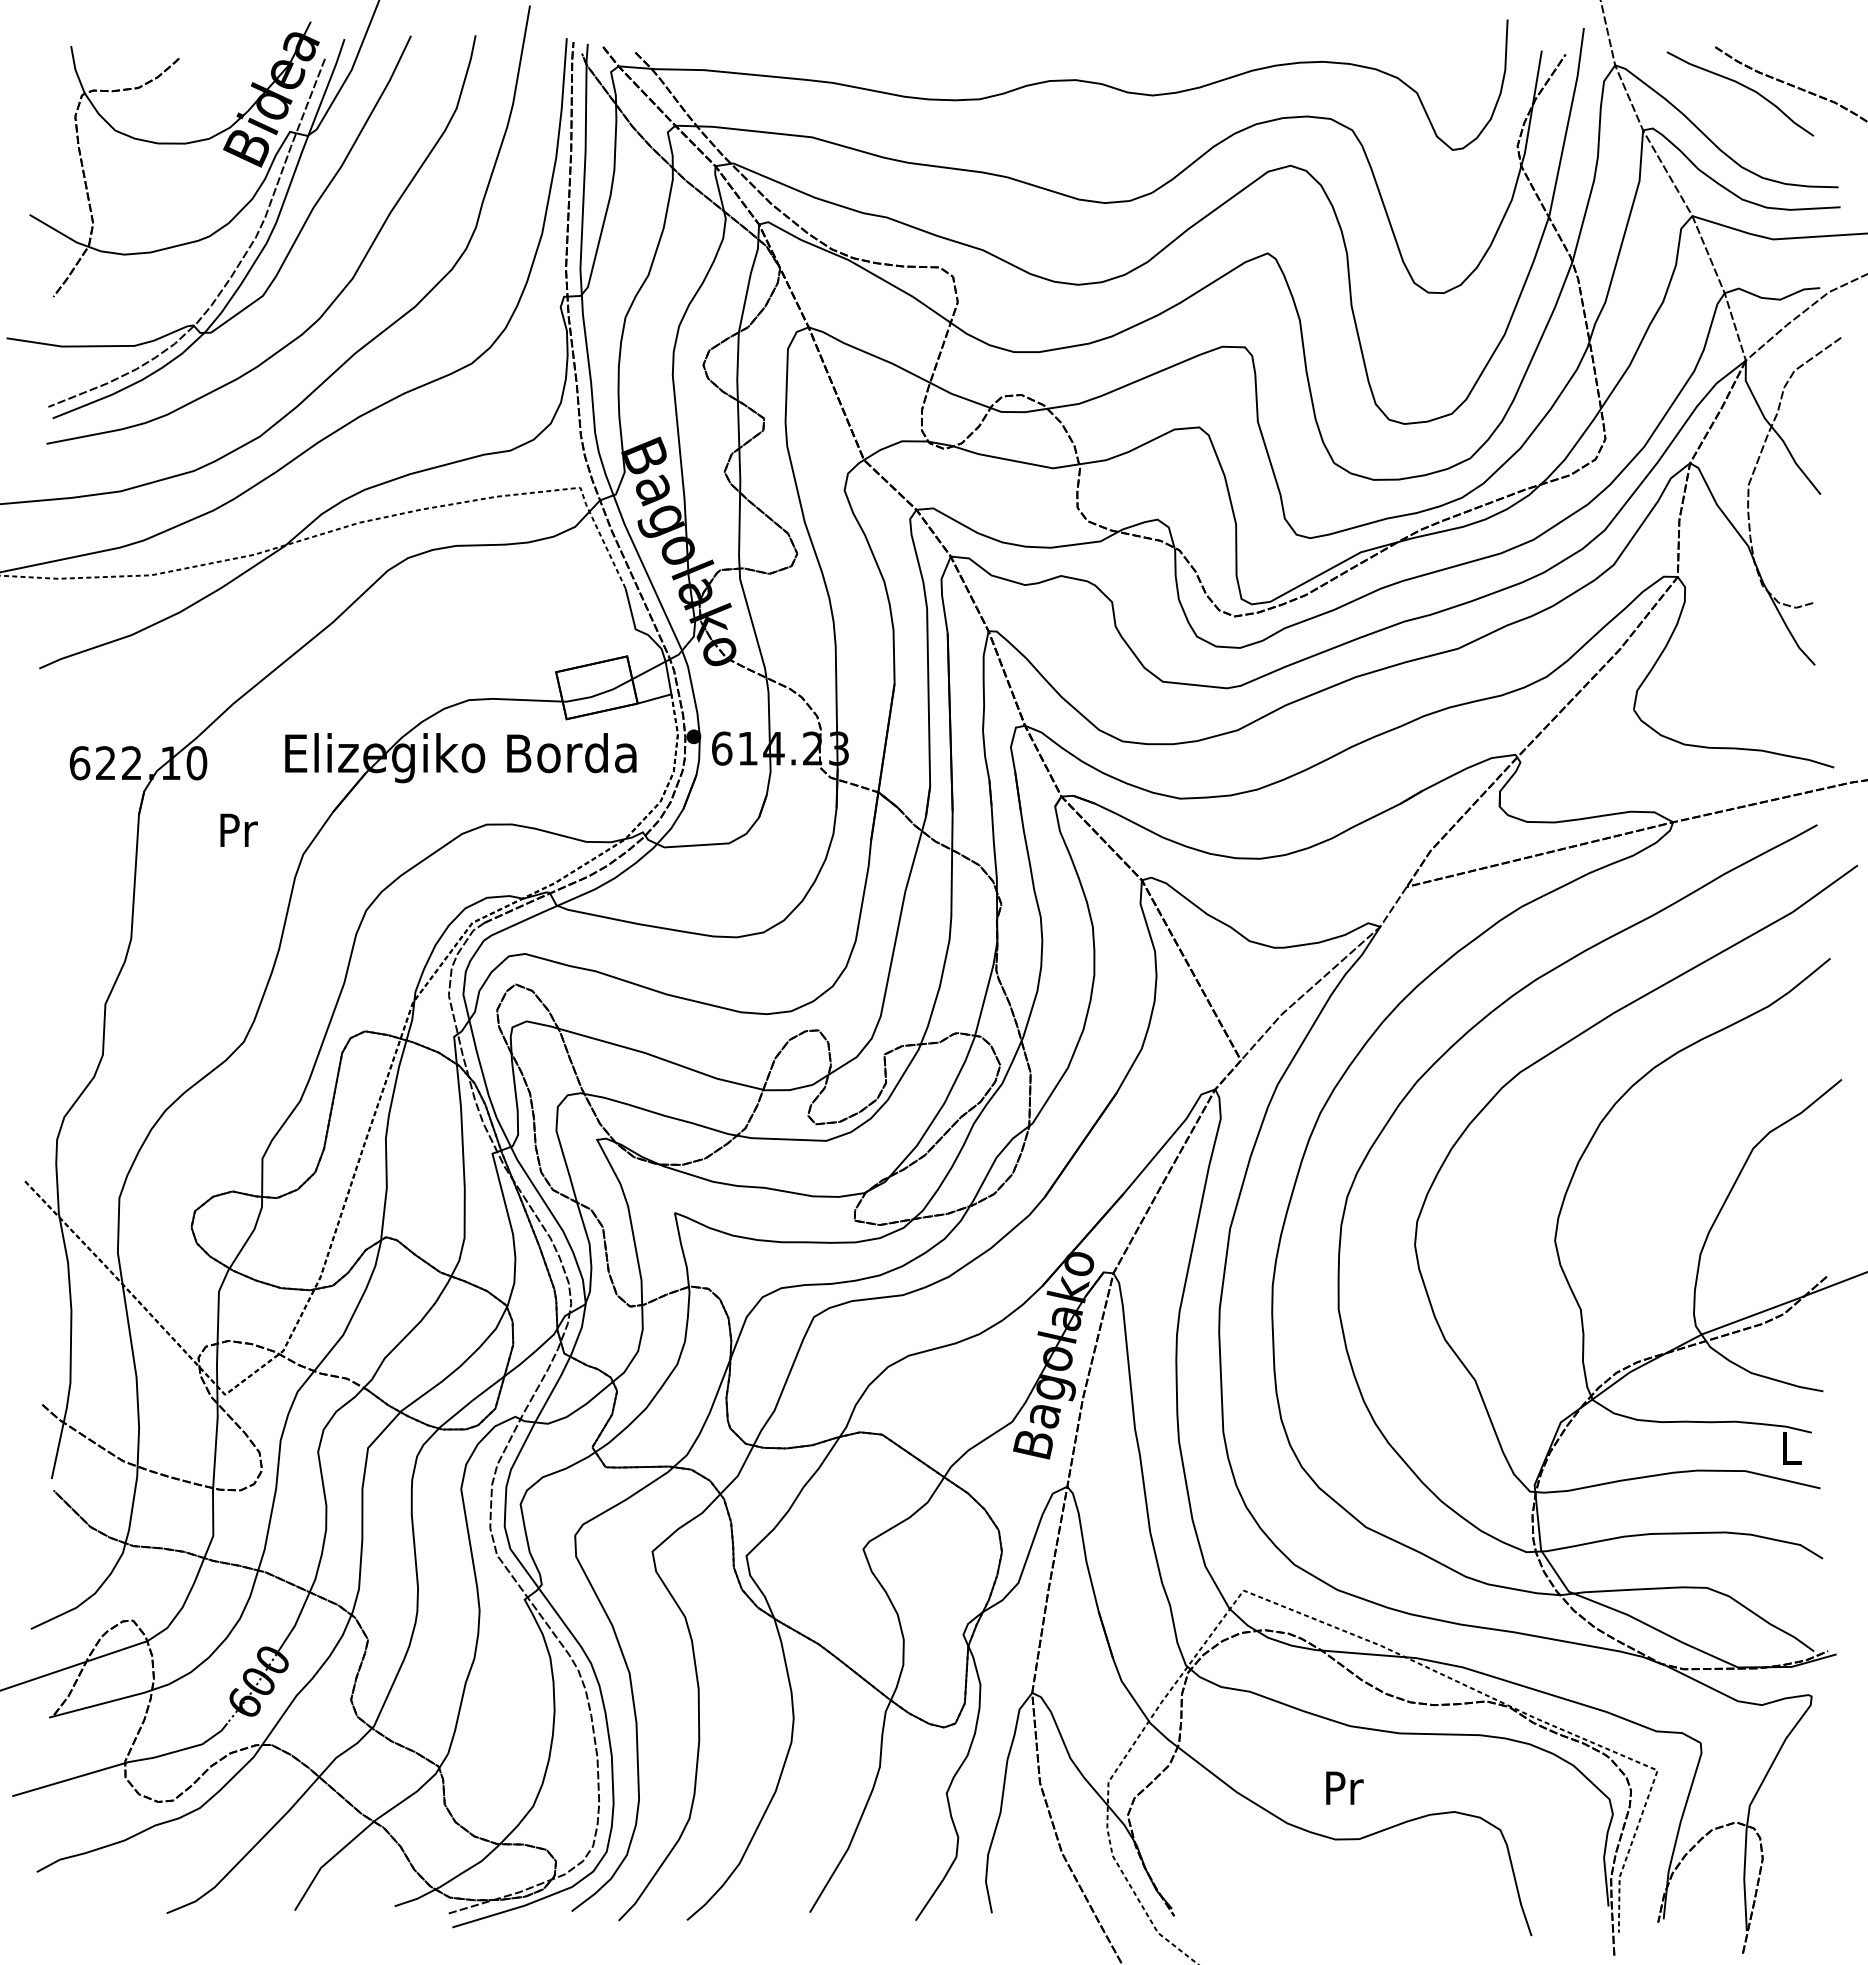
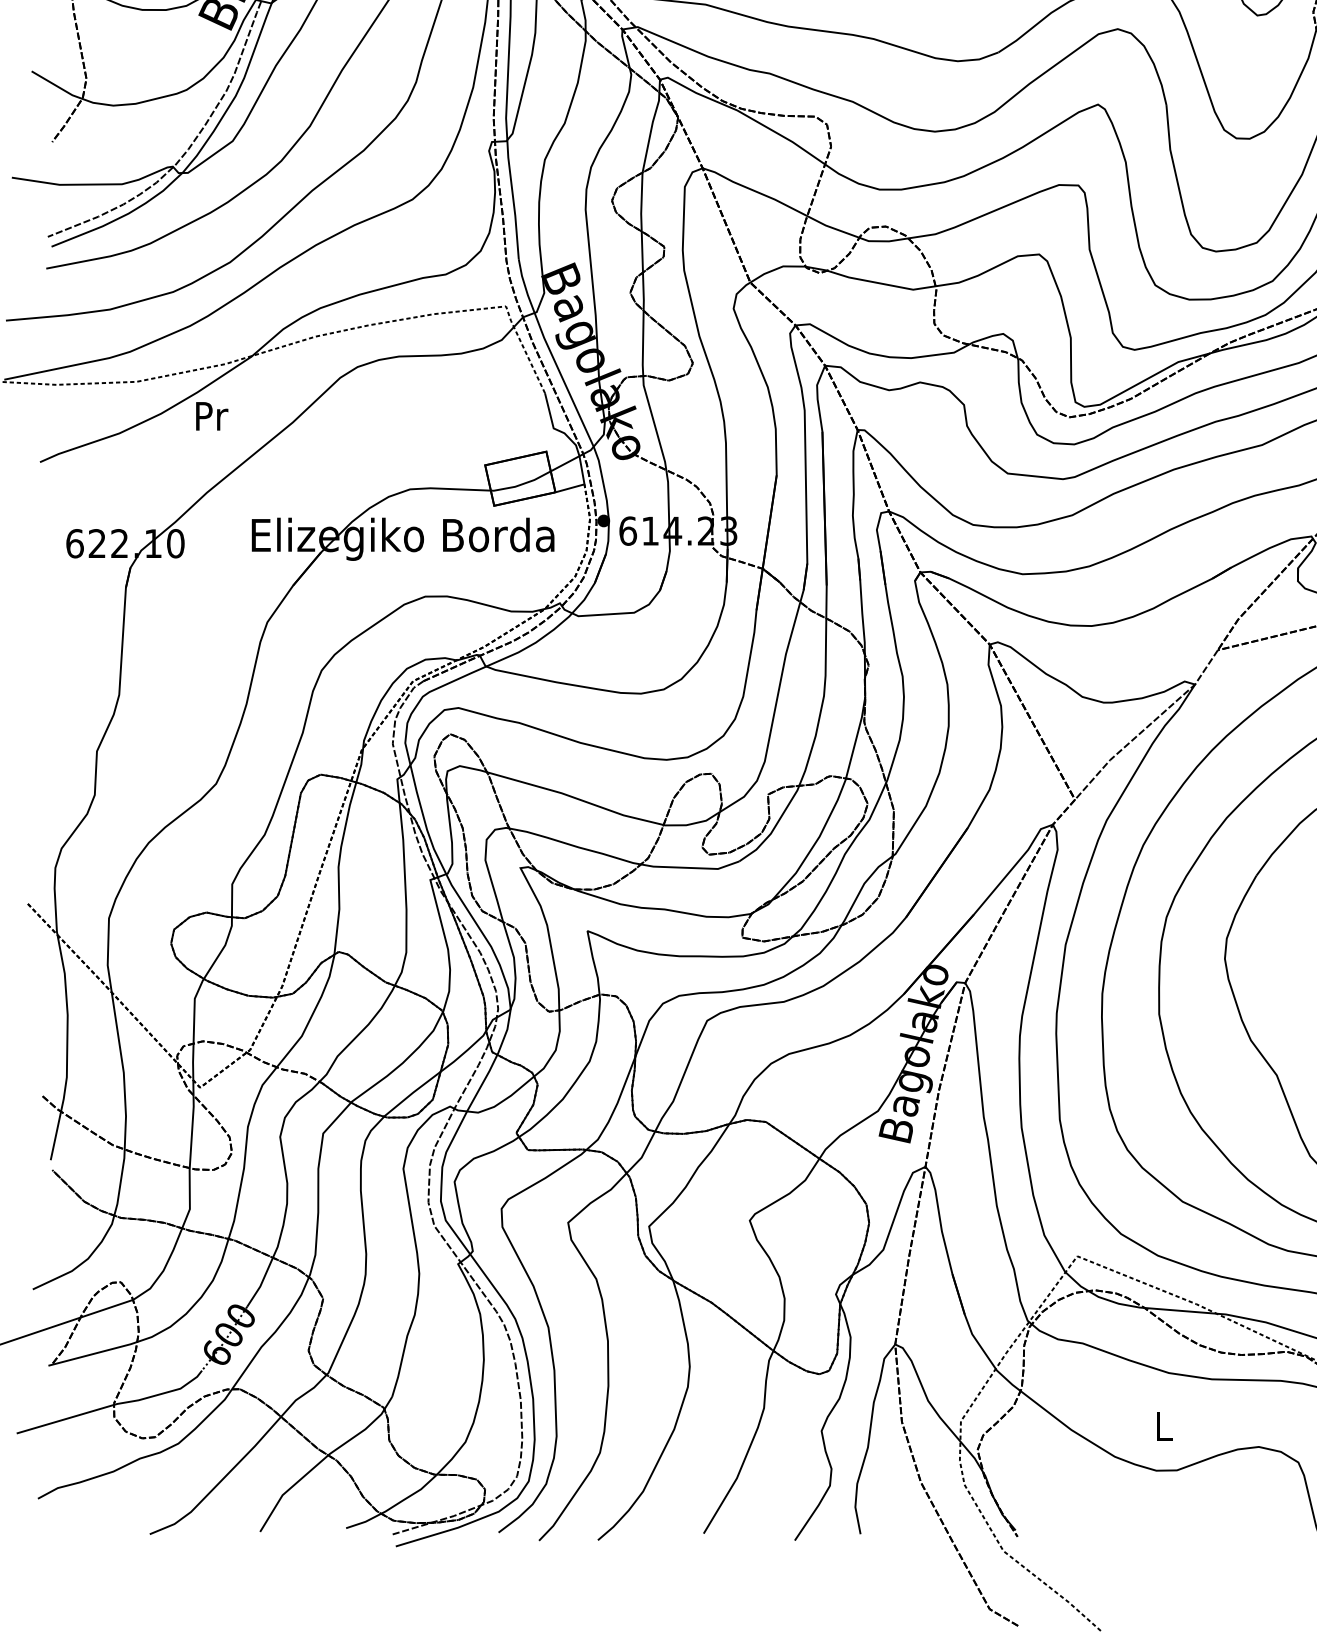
text: (238, 829) -> (211, 415), moved
text: (1344, 1787) -> (1164, 1425), Pr -> L

